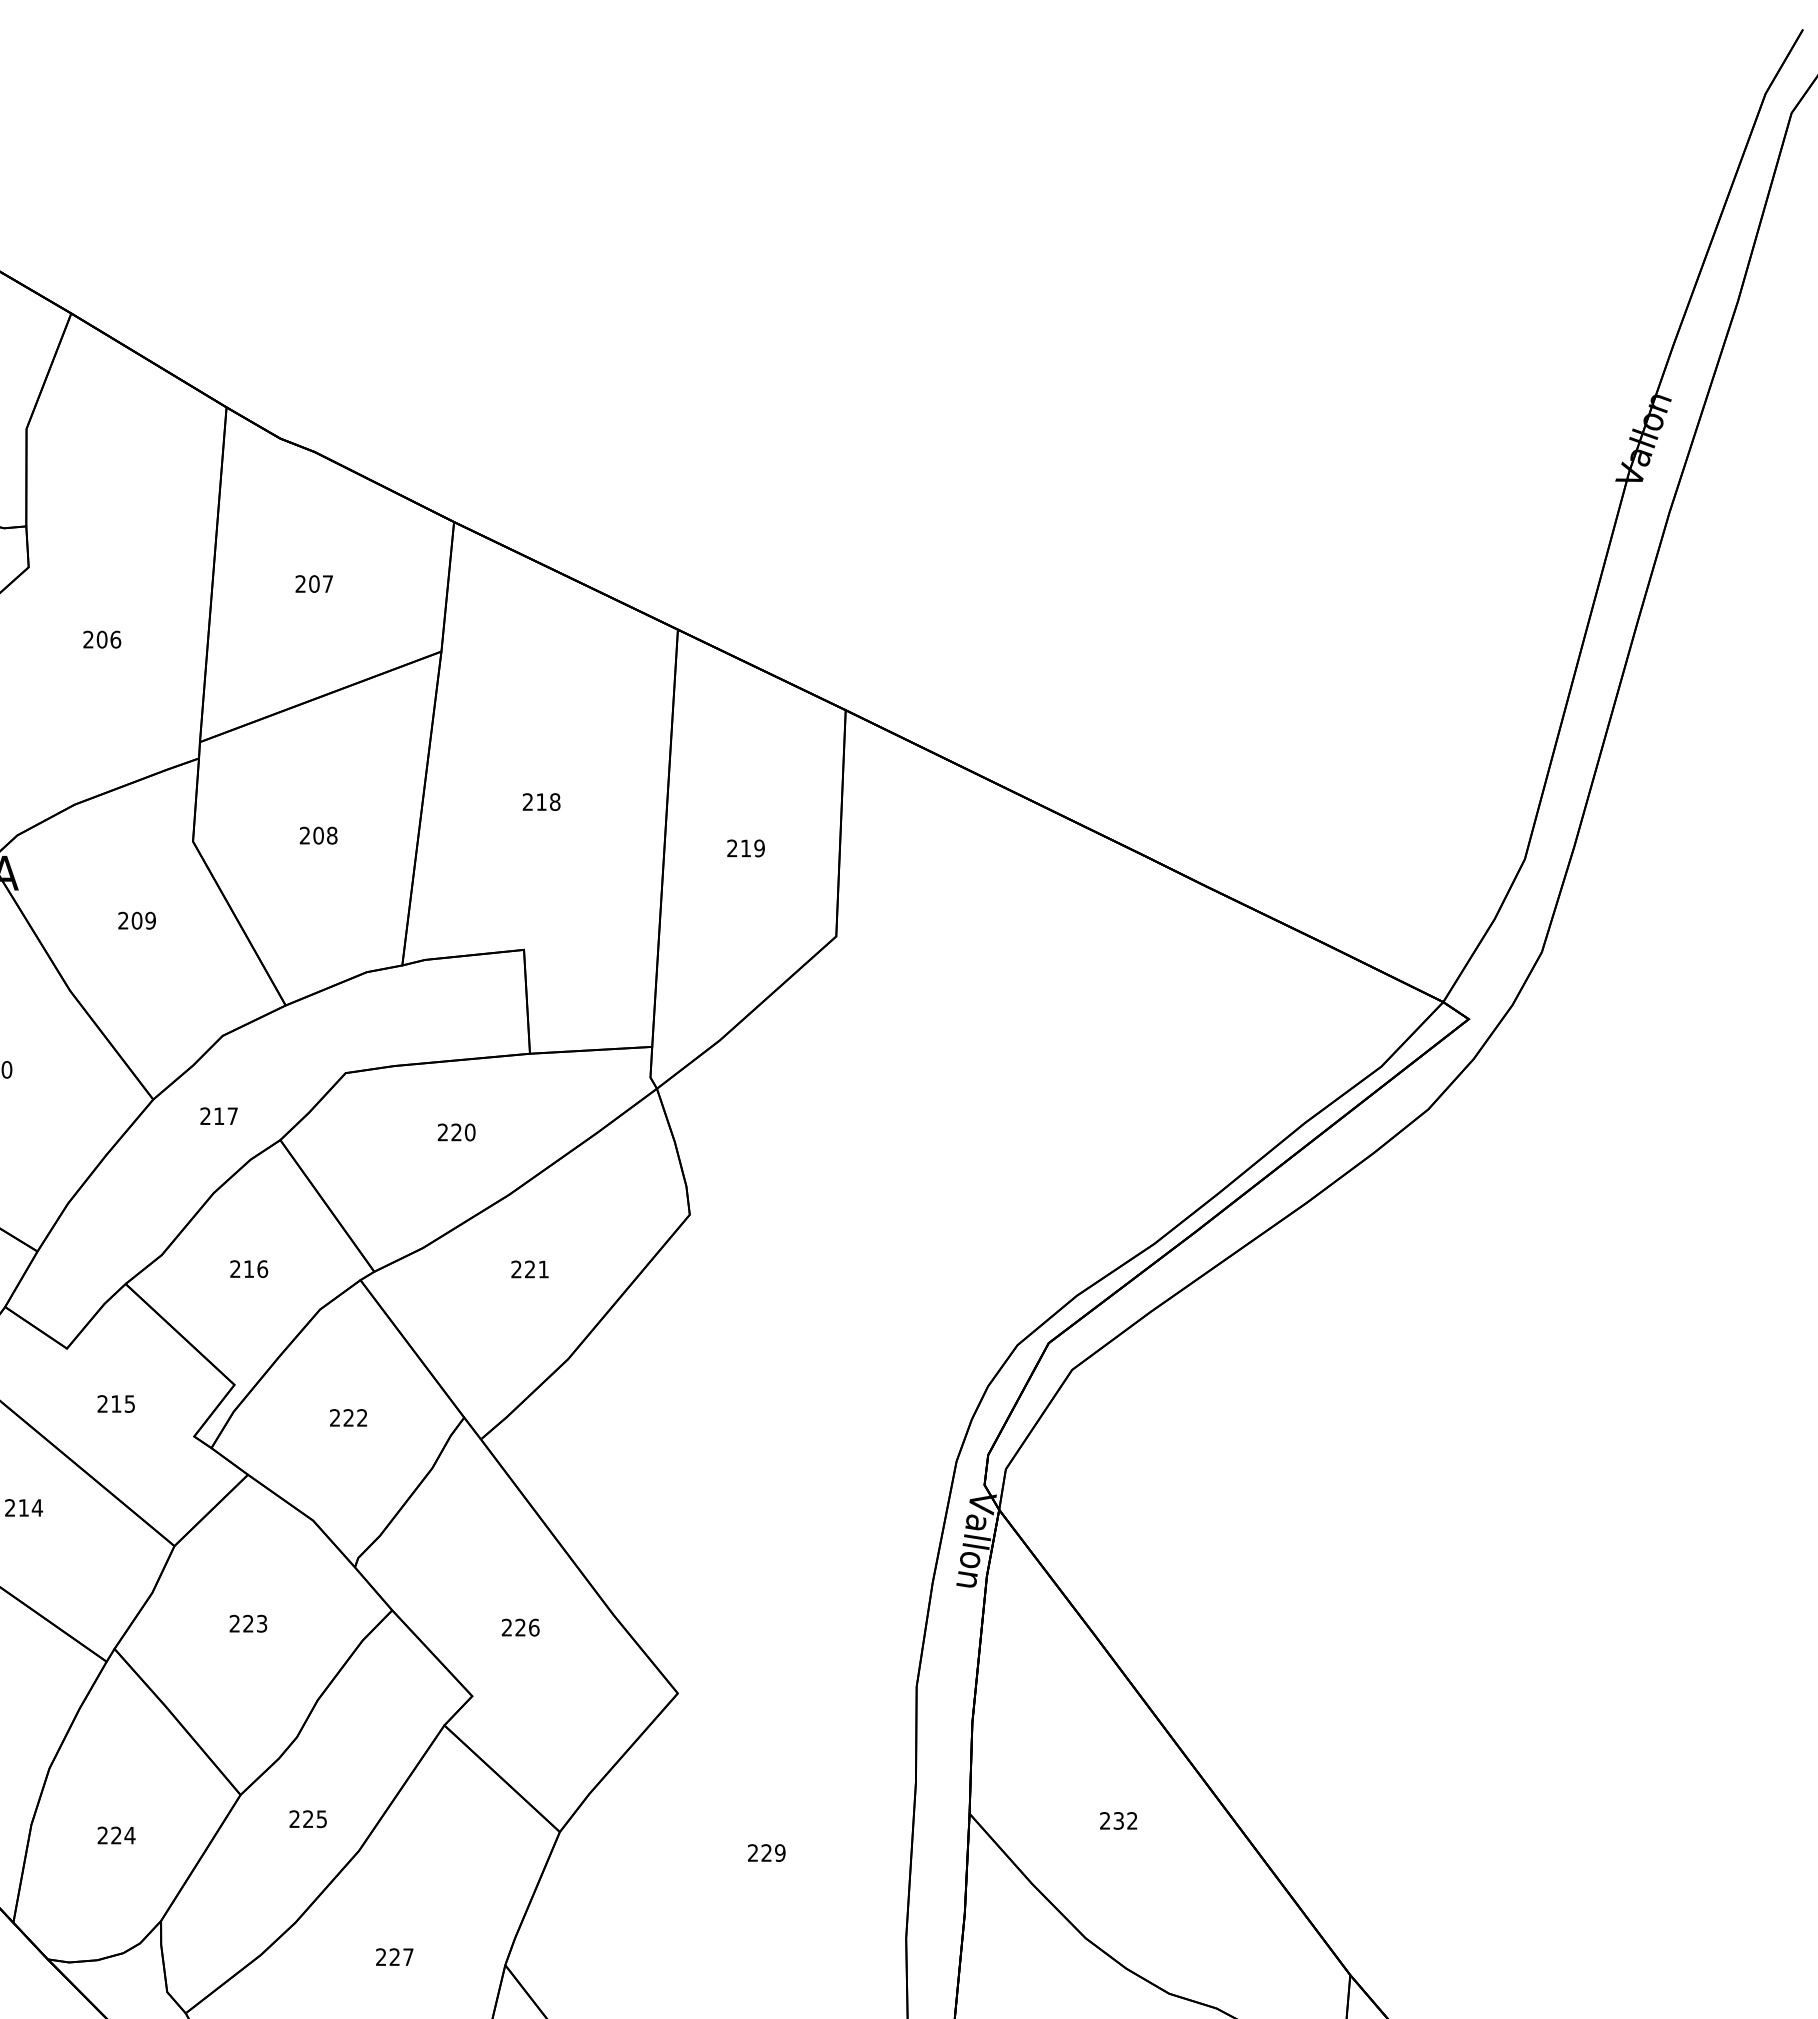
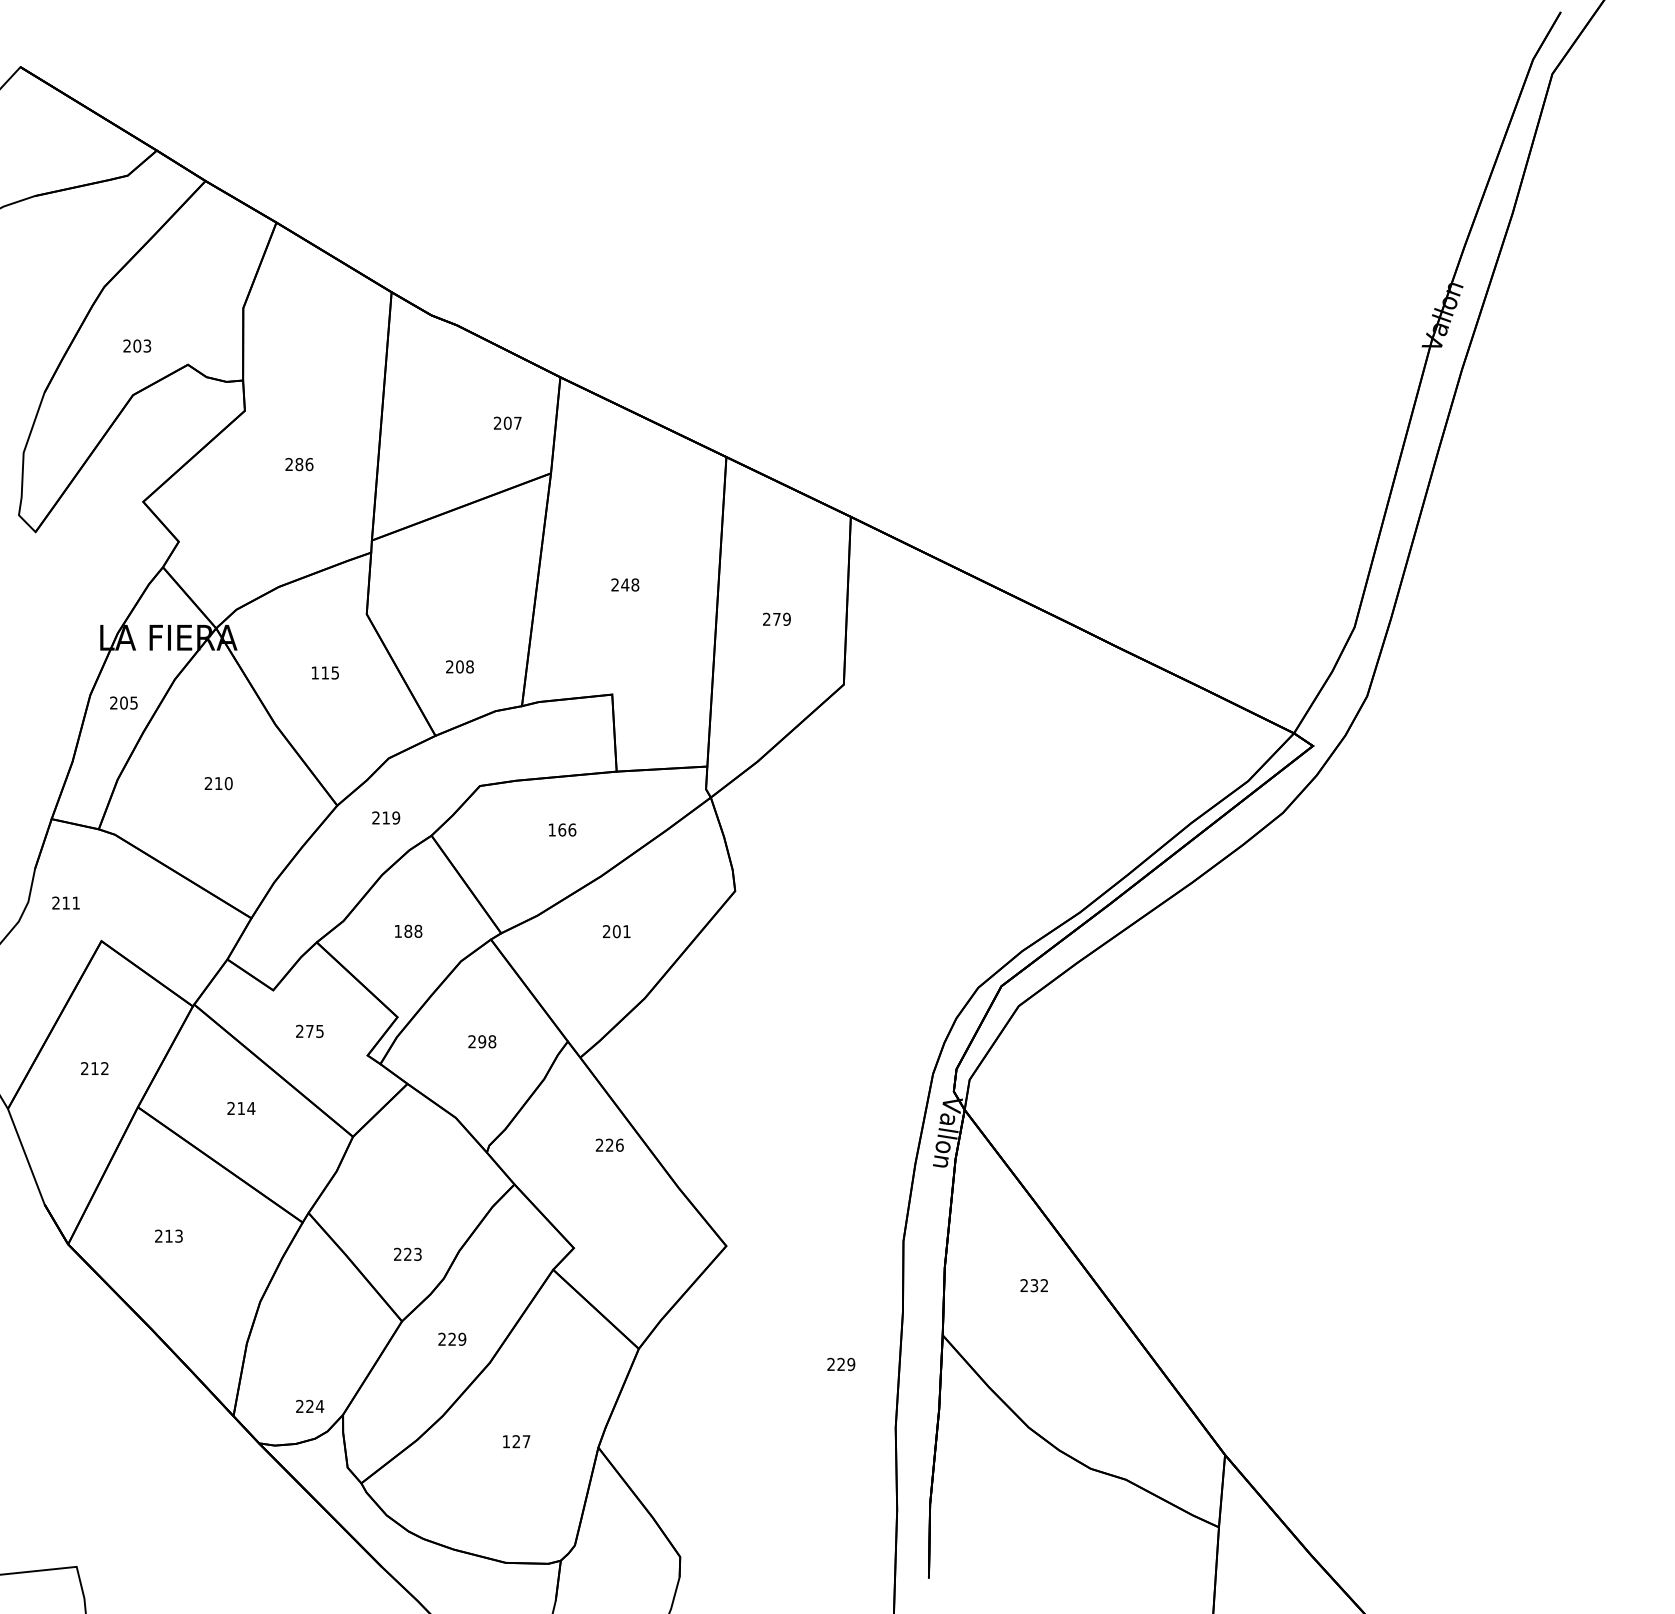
text: (314, 583) -> (507, 422), moved
text: (102, 639) -> (299, 464), 206 -> 286
text: (541, 801) -> (625, 584), 218 -> 248
text: (318, 835) -> (459, 666), moved
text: (745, 848) -> (776, 619), 219 -> 279
text: (137, 920) -> (325, 672), 209 -> 115
text: (233, 1115) -> (396, 817), 217 -> 219
text: (456, 1131) -> (562, 829), 220 -> 166
text: (249, 1267) -> (408, 930), 216 -> 188
text: (529, 1269) -> (616, 931), 221 -> 201
text: (115, 1404) -> (309, 1031), 215 -> 275
text: (355, 1417) -> (487, 1041), 222 -> 298
text: (247, 1622) -> (407, 1253), moved
text: (520, 1626) -> (609, 1144), moved
text: (322, 1818) -> (462, 1338), 225 -> 229
text: (1117, 1820) -> (1033, 1285), moved
text: (117, 1834) -> (310, 1405), moved
text: (767, 1853) -> (841, 1364), moved
text: (380, 1956) -> (505, 1441), 227 -> 127

